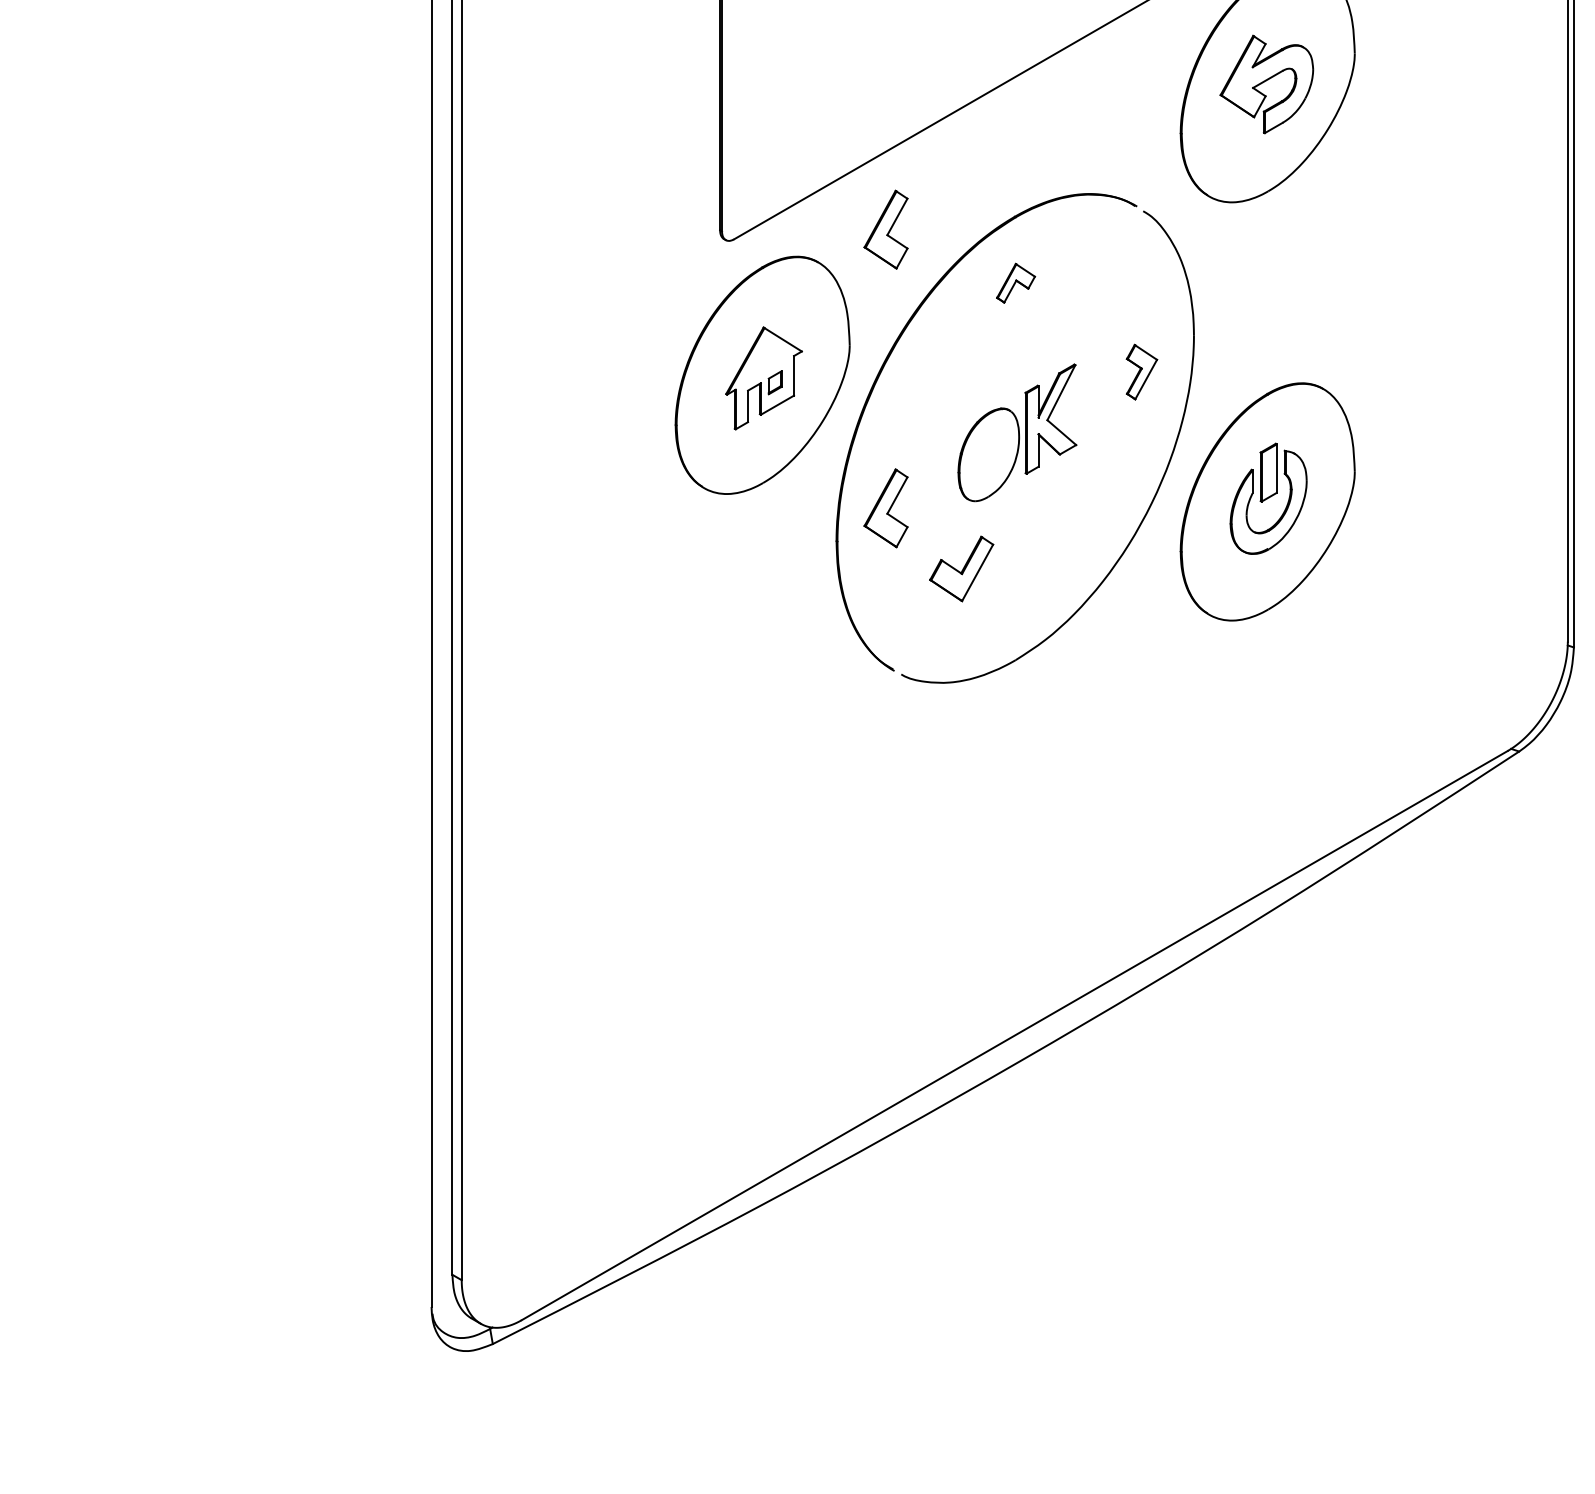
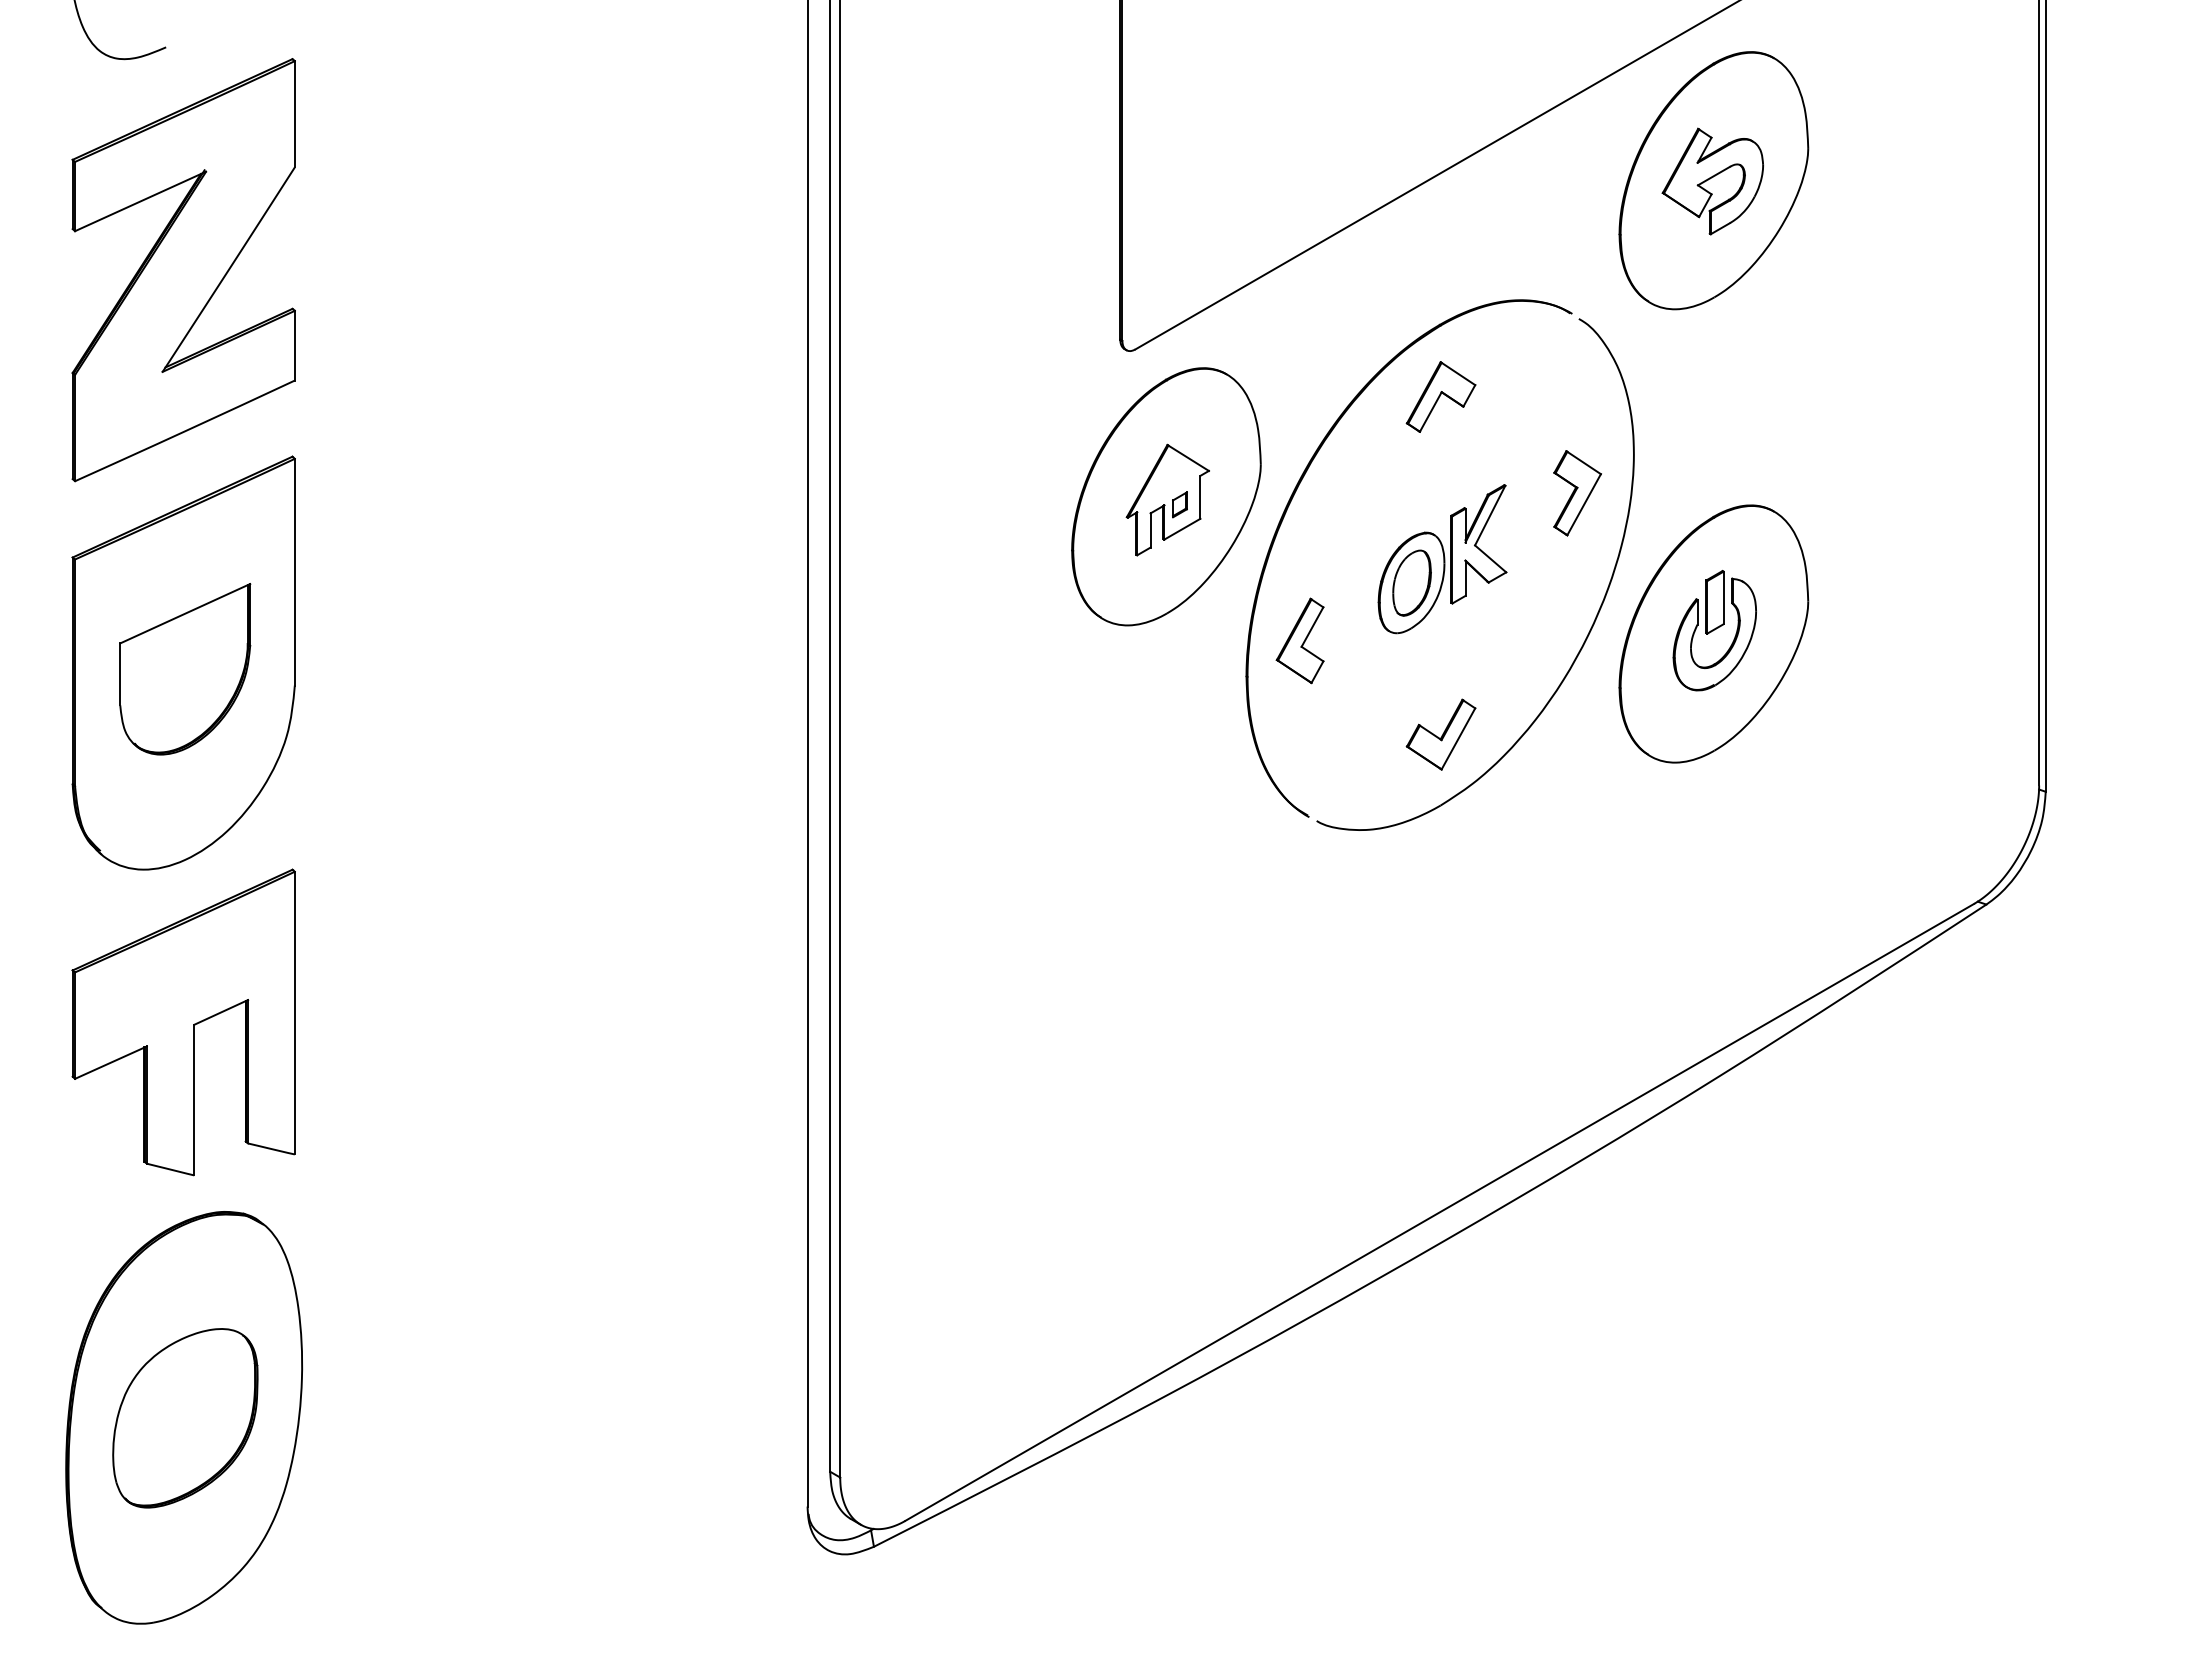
part: (885, 229) -> (1299, 338), removed
part: (1015, 282) -> (1440, 396), size x1.67
part: (1141, 372) -> (1577, 493), size x1.43
part: (988, 454) -> (1411, 582), added
part: (961, 568) -> (1440, 734), moved

